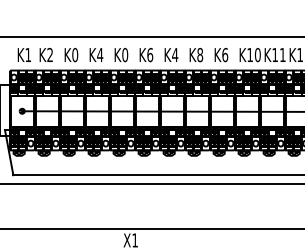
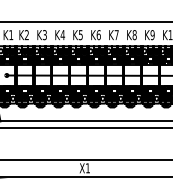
text: (175, 54) -> (116, 34), K4 -> K7
text: (75, 55) -> (45, 35), K0 -> K3
text: (125, 55) -> (81, 35), K0 -> K5
text: (225, 55) -> (152, 35), K6 -> K9

